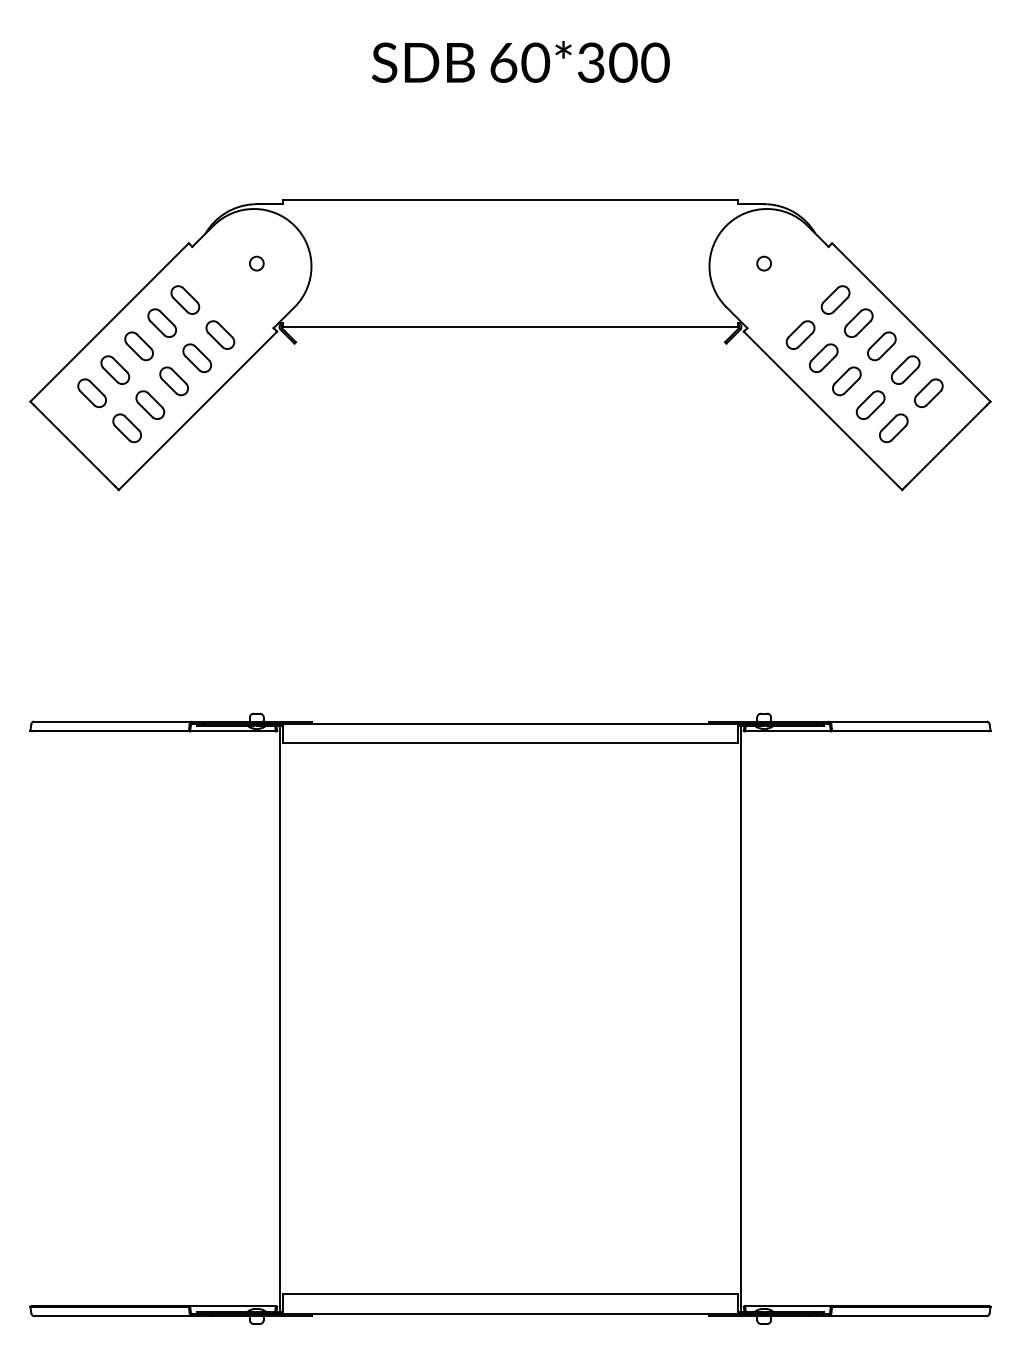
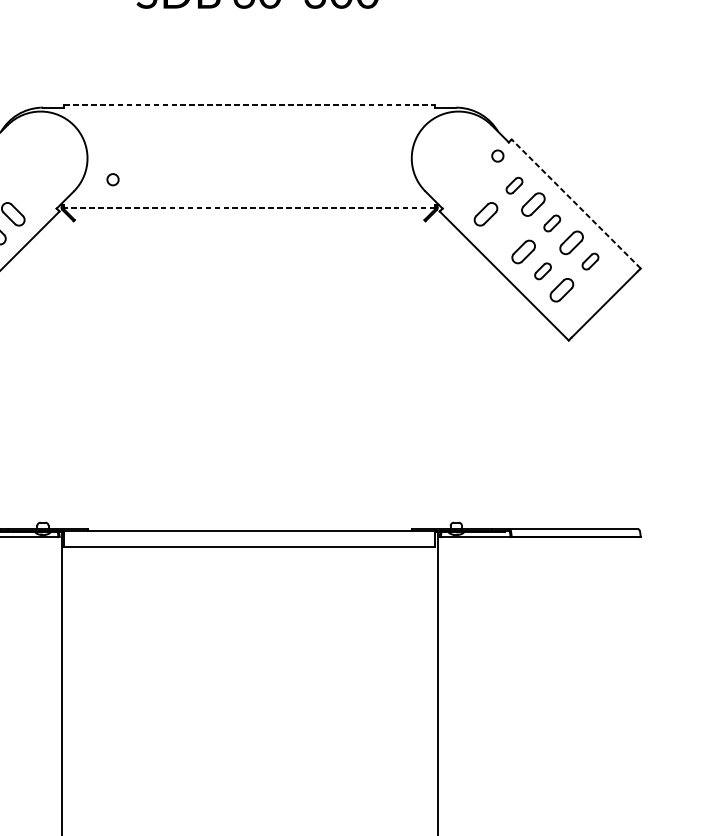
line: (510, 200) -> (249, 104), solid -> dashed
circle: (256, 263) -> (112, 179), moved
circle: (763, 263) -> (497, 155), moved
part: (835, 299) -> (514, 185), size x0.7
line: (911, 322) -> (576, 204), solid -> dashed
line: (510, 327) -> (249, 208), solid -> dashed
part: (881, 346) -> (551, 223), size x0.7
part: (823, 357) -> (504, 232), removed
part: (928, 392) -> (590, 261), size x0.7
part: (870, 404) -> (542, 270), size x0.7

